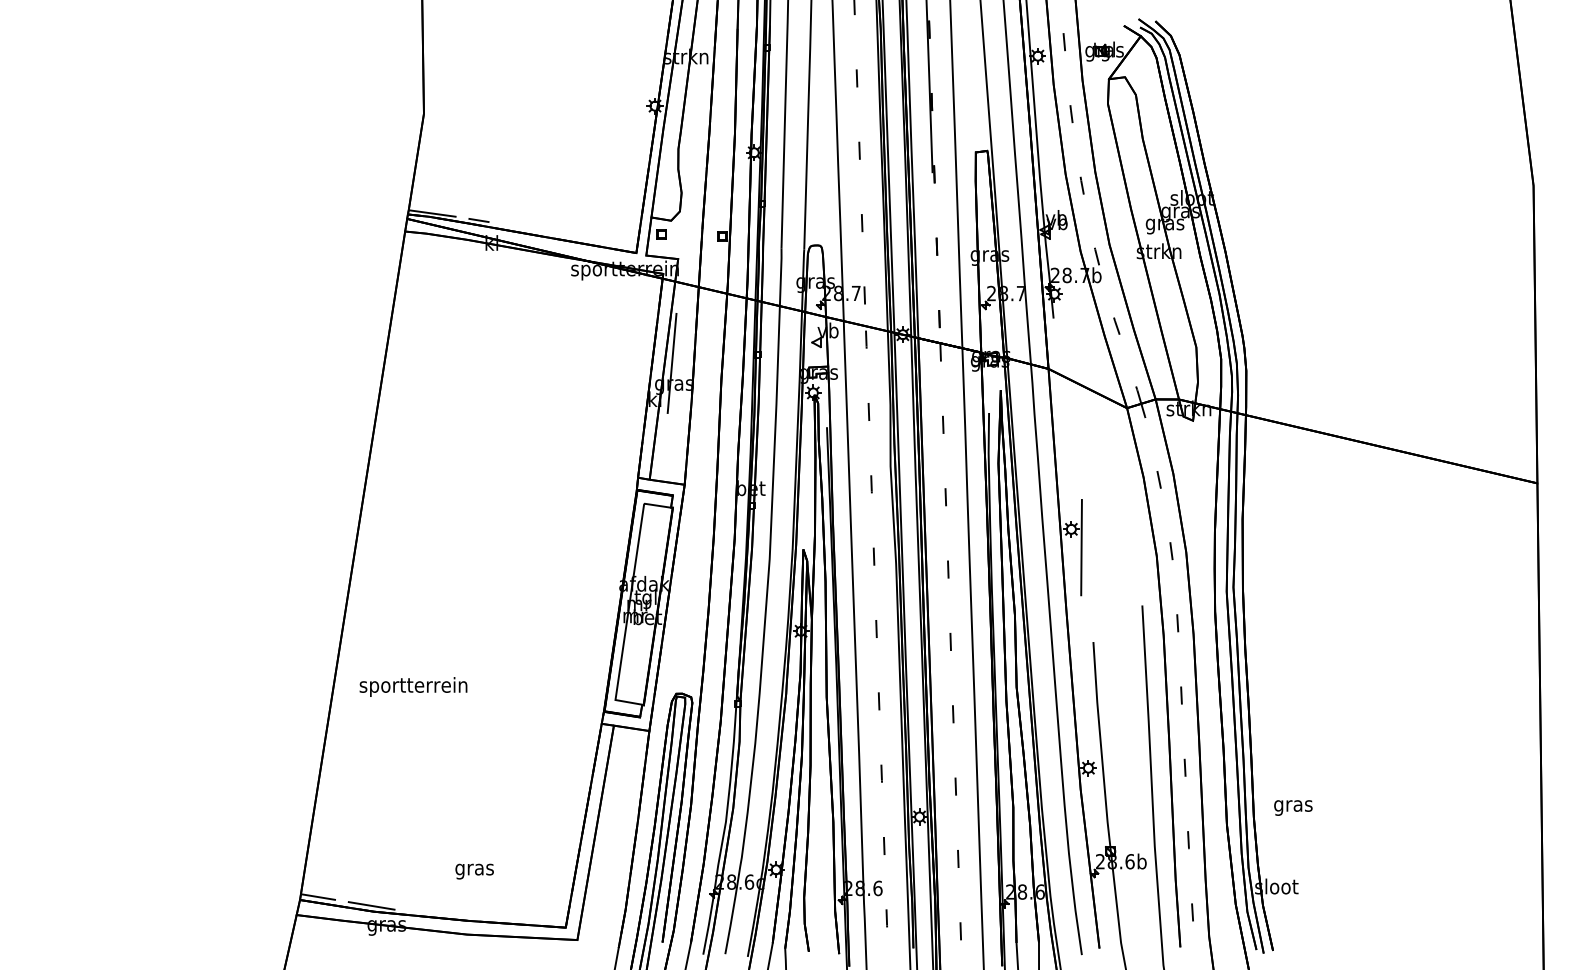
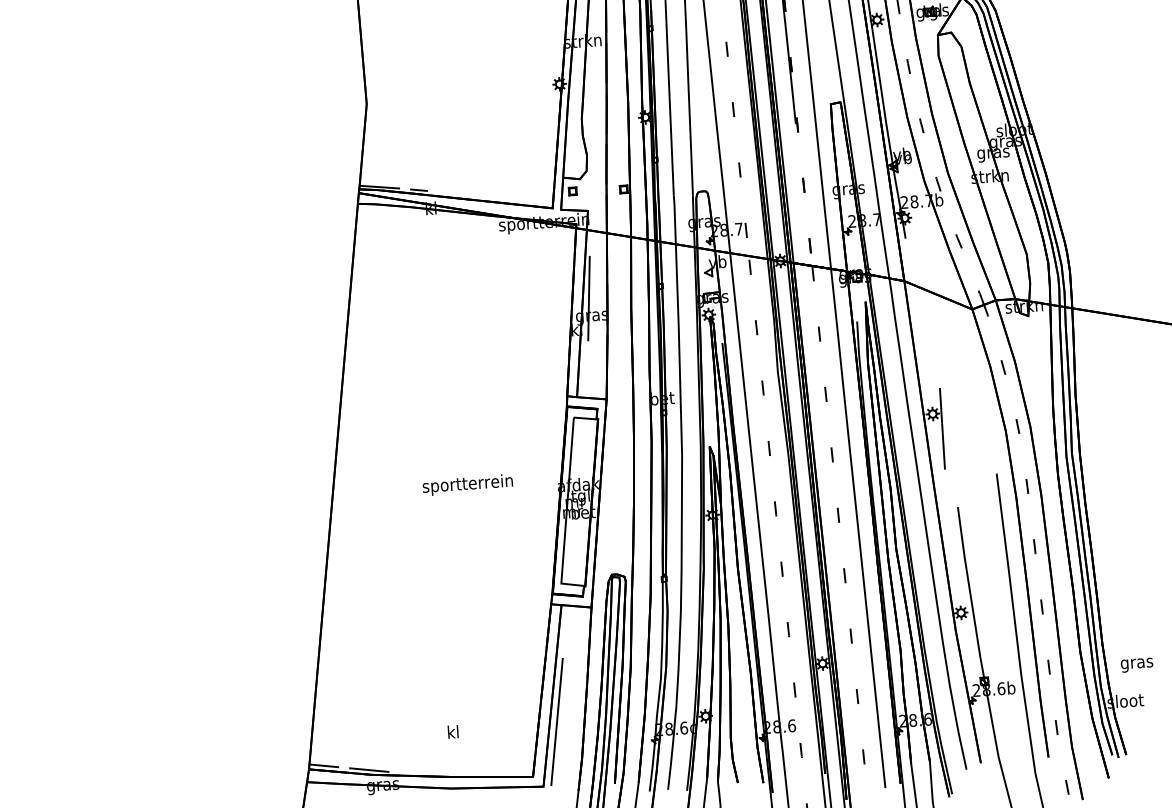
text: (413, 686) -> (467, 484), moved
text: (1293, 807) -> (1137, 664), moved
line: (598, 863) -> (556, 721), added
text: (474, 869) -> (453, 733), gras -> kl

